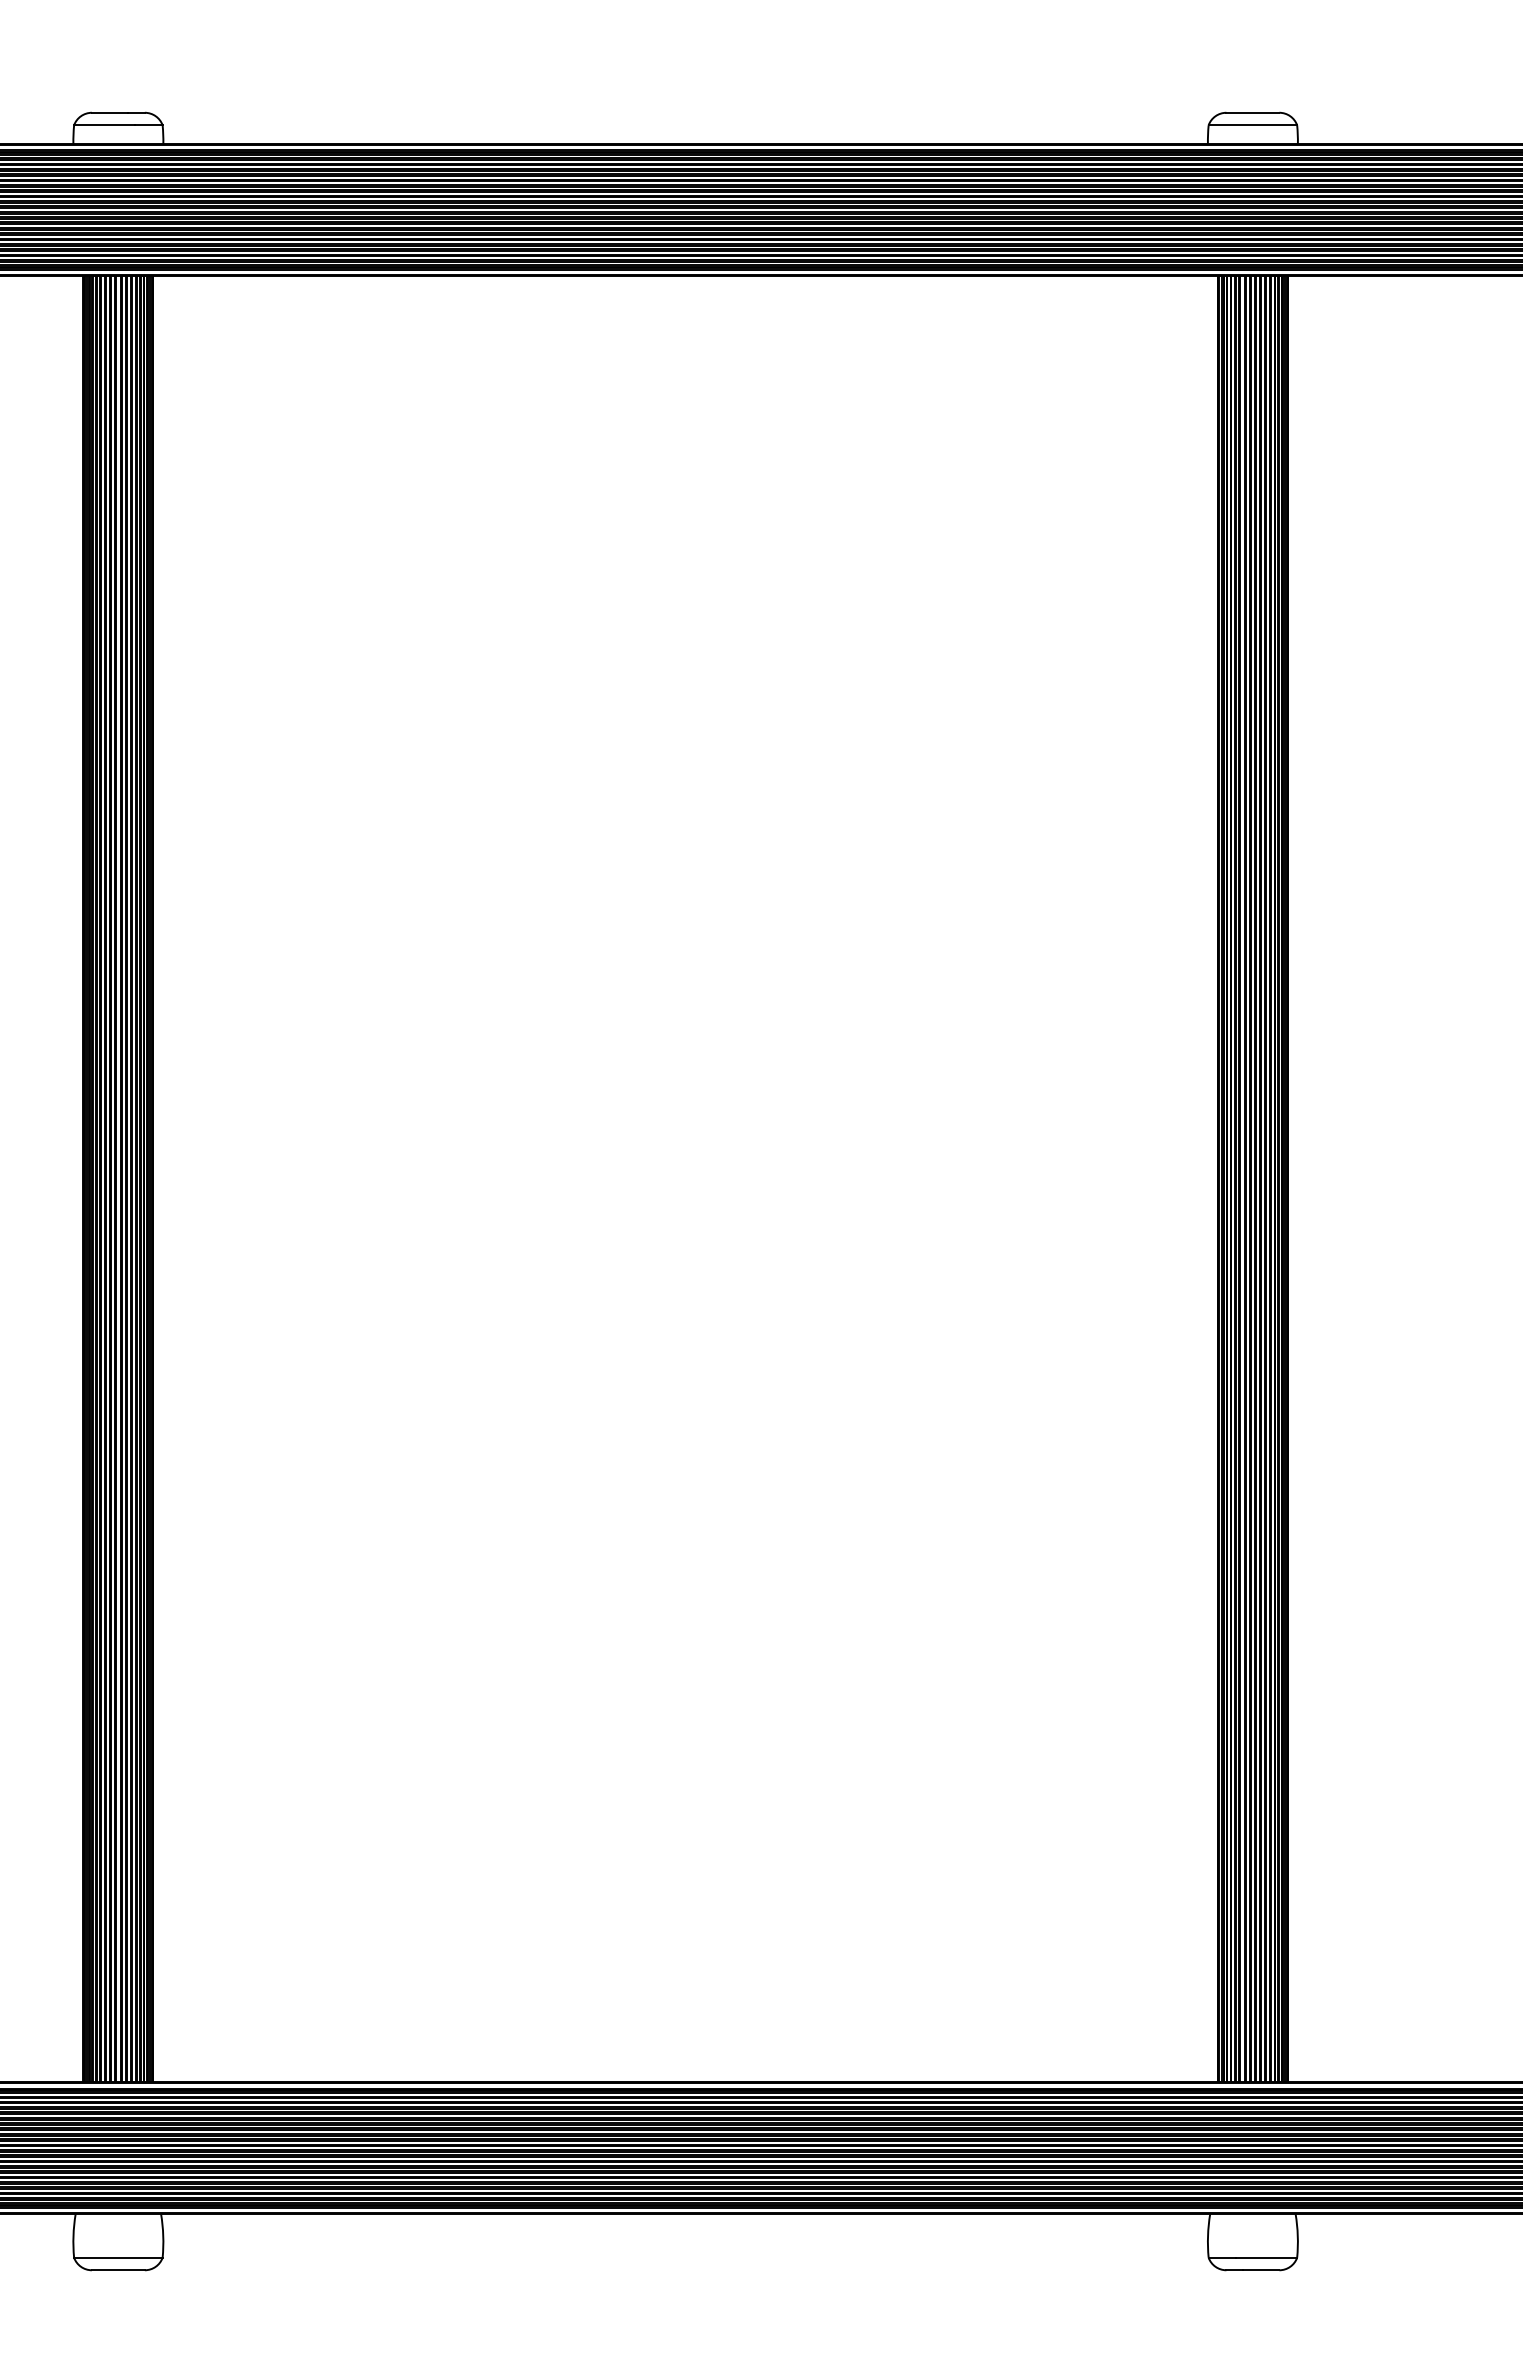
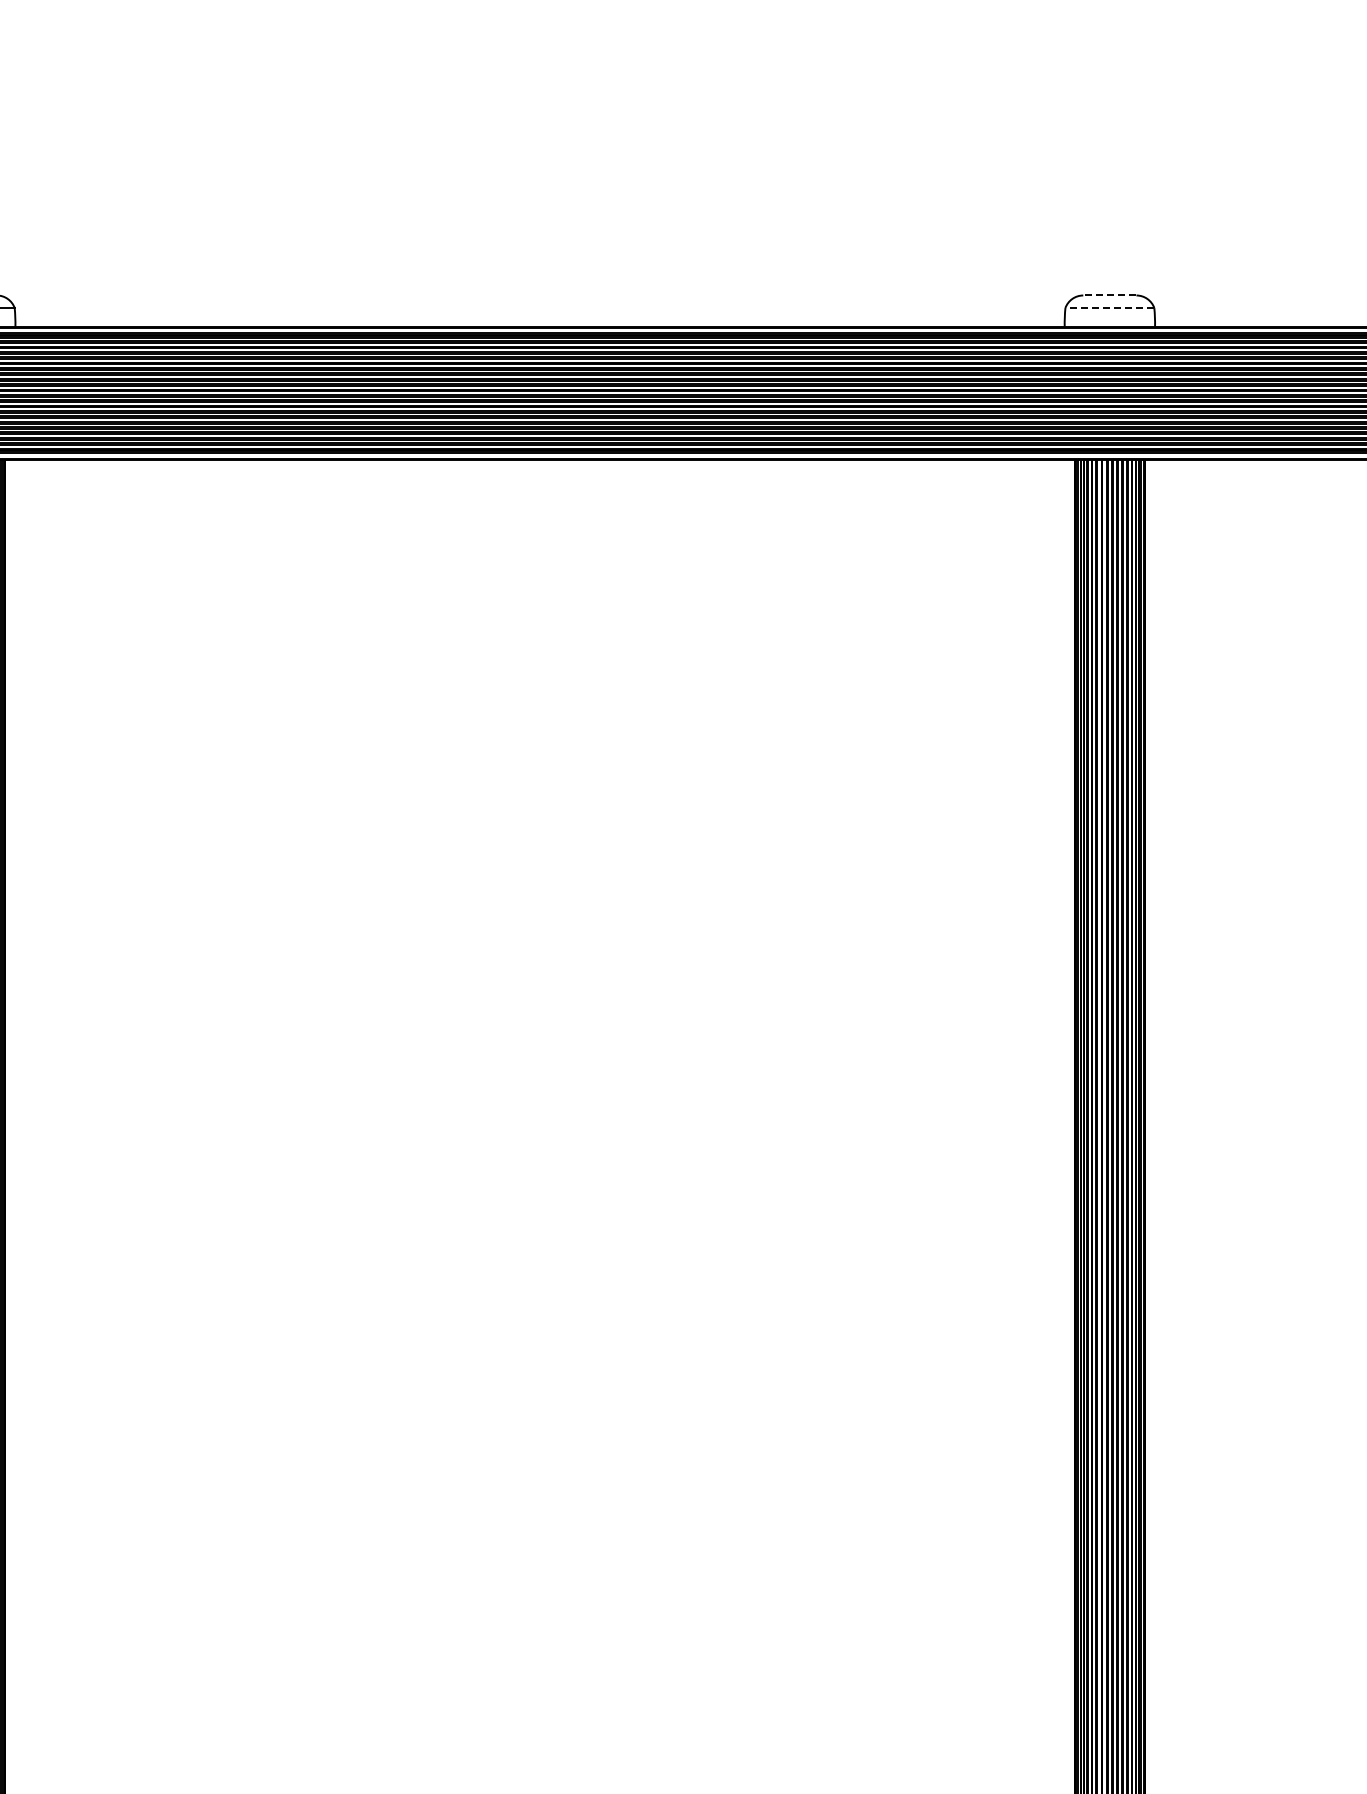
line: (1252, 112) -> (1109, 295), solid -> dashed
line: (1252, 125) -> (1109, 308), solid -> dashed

